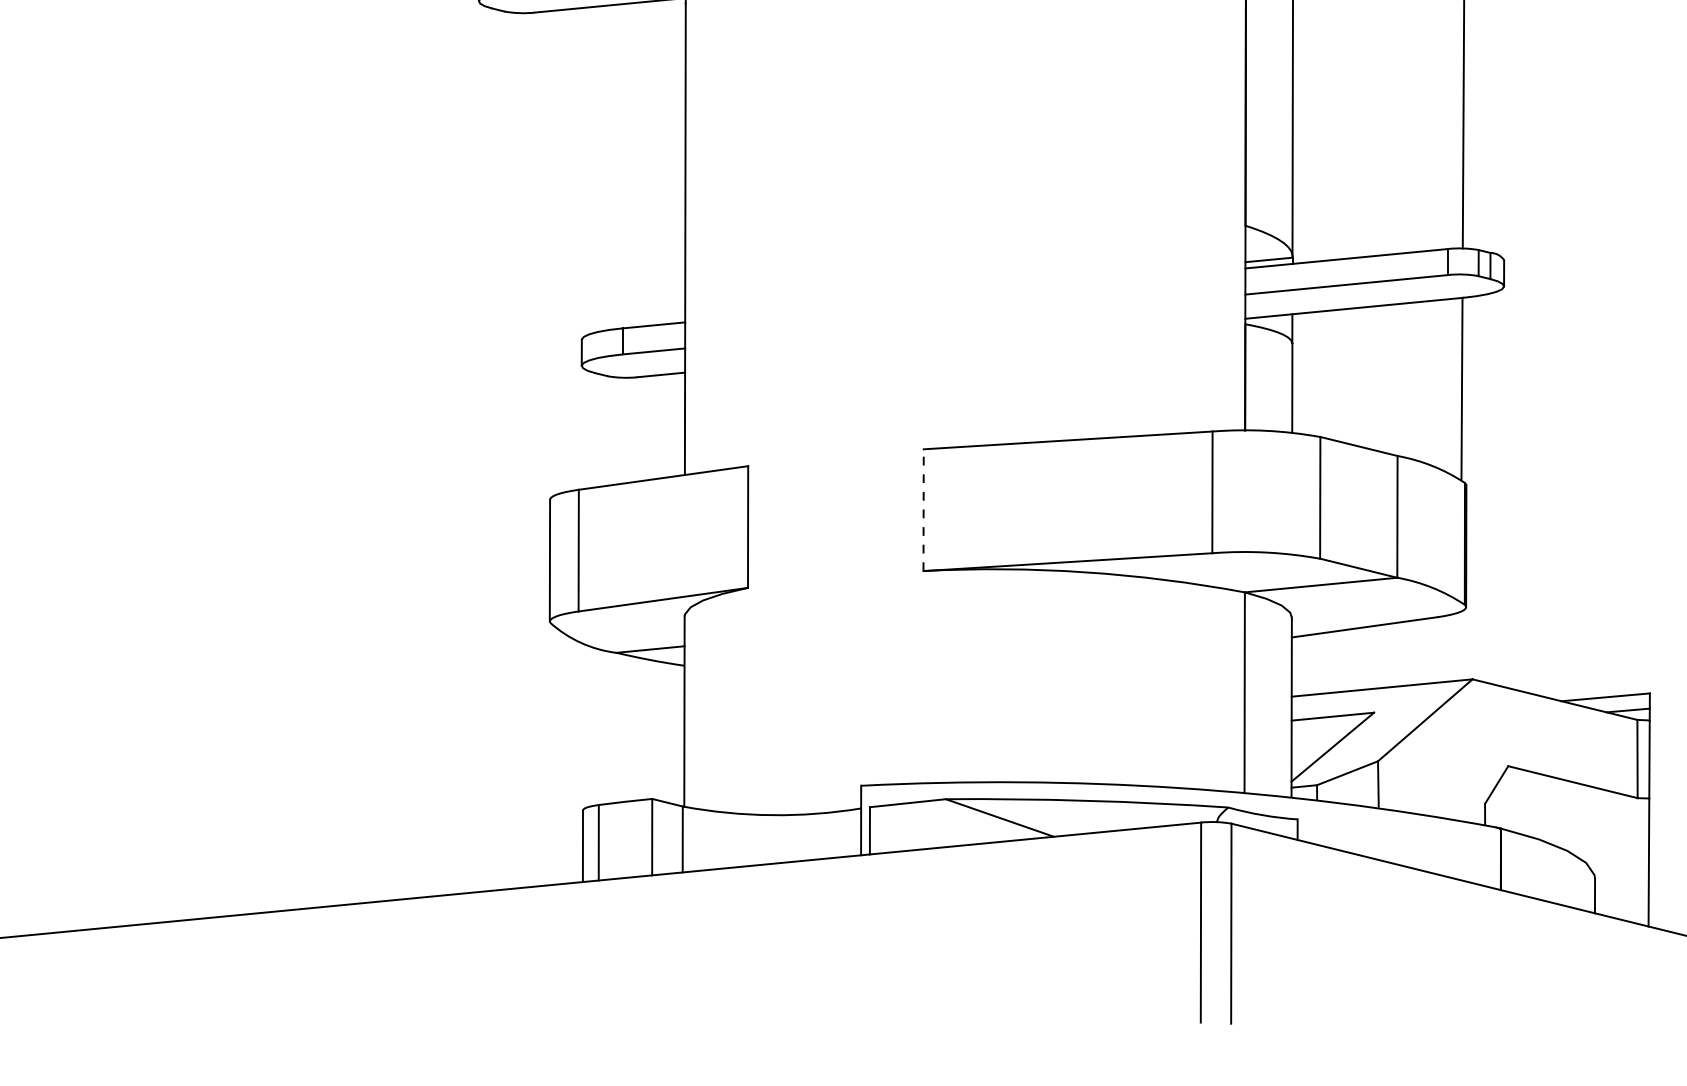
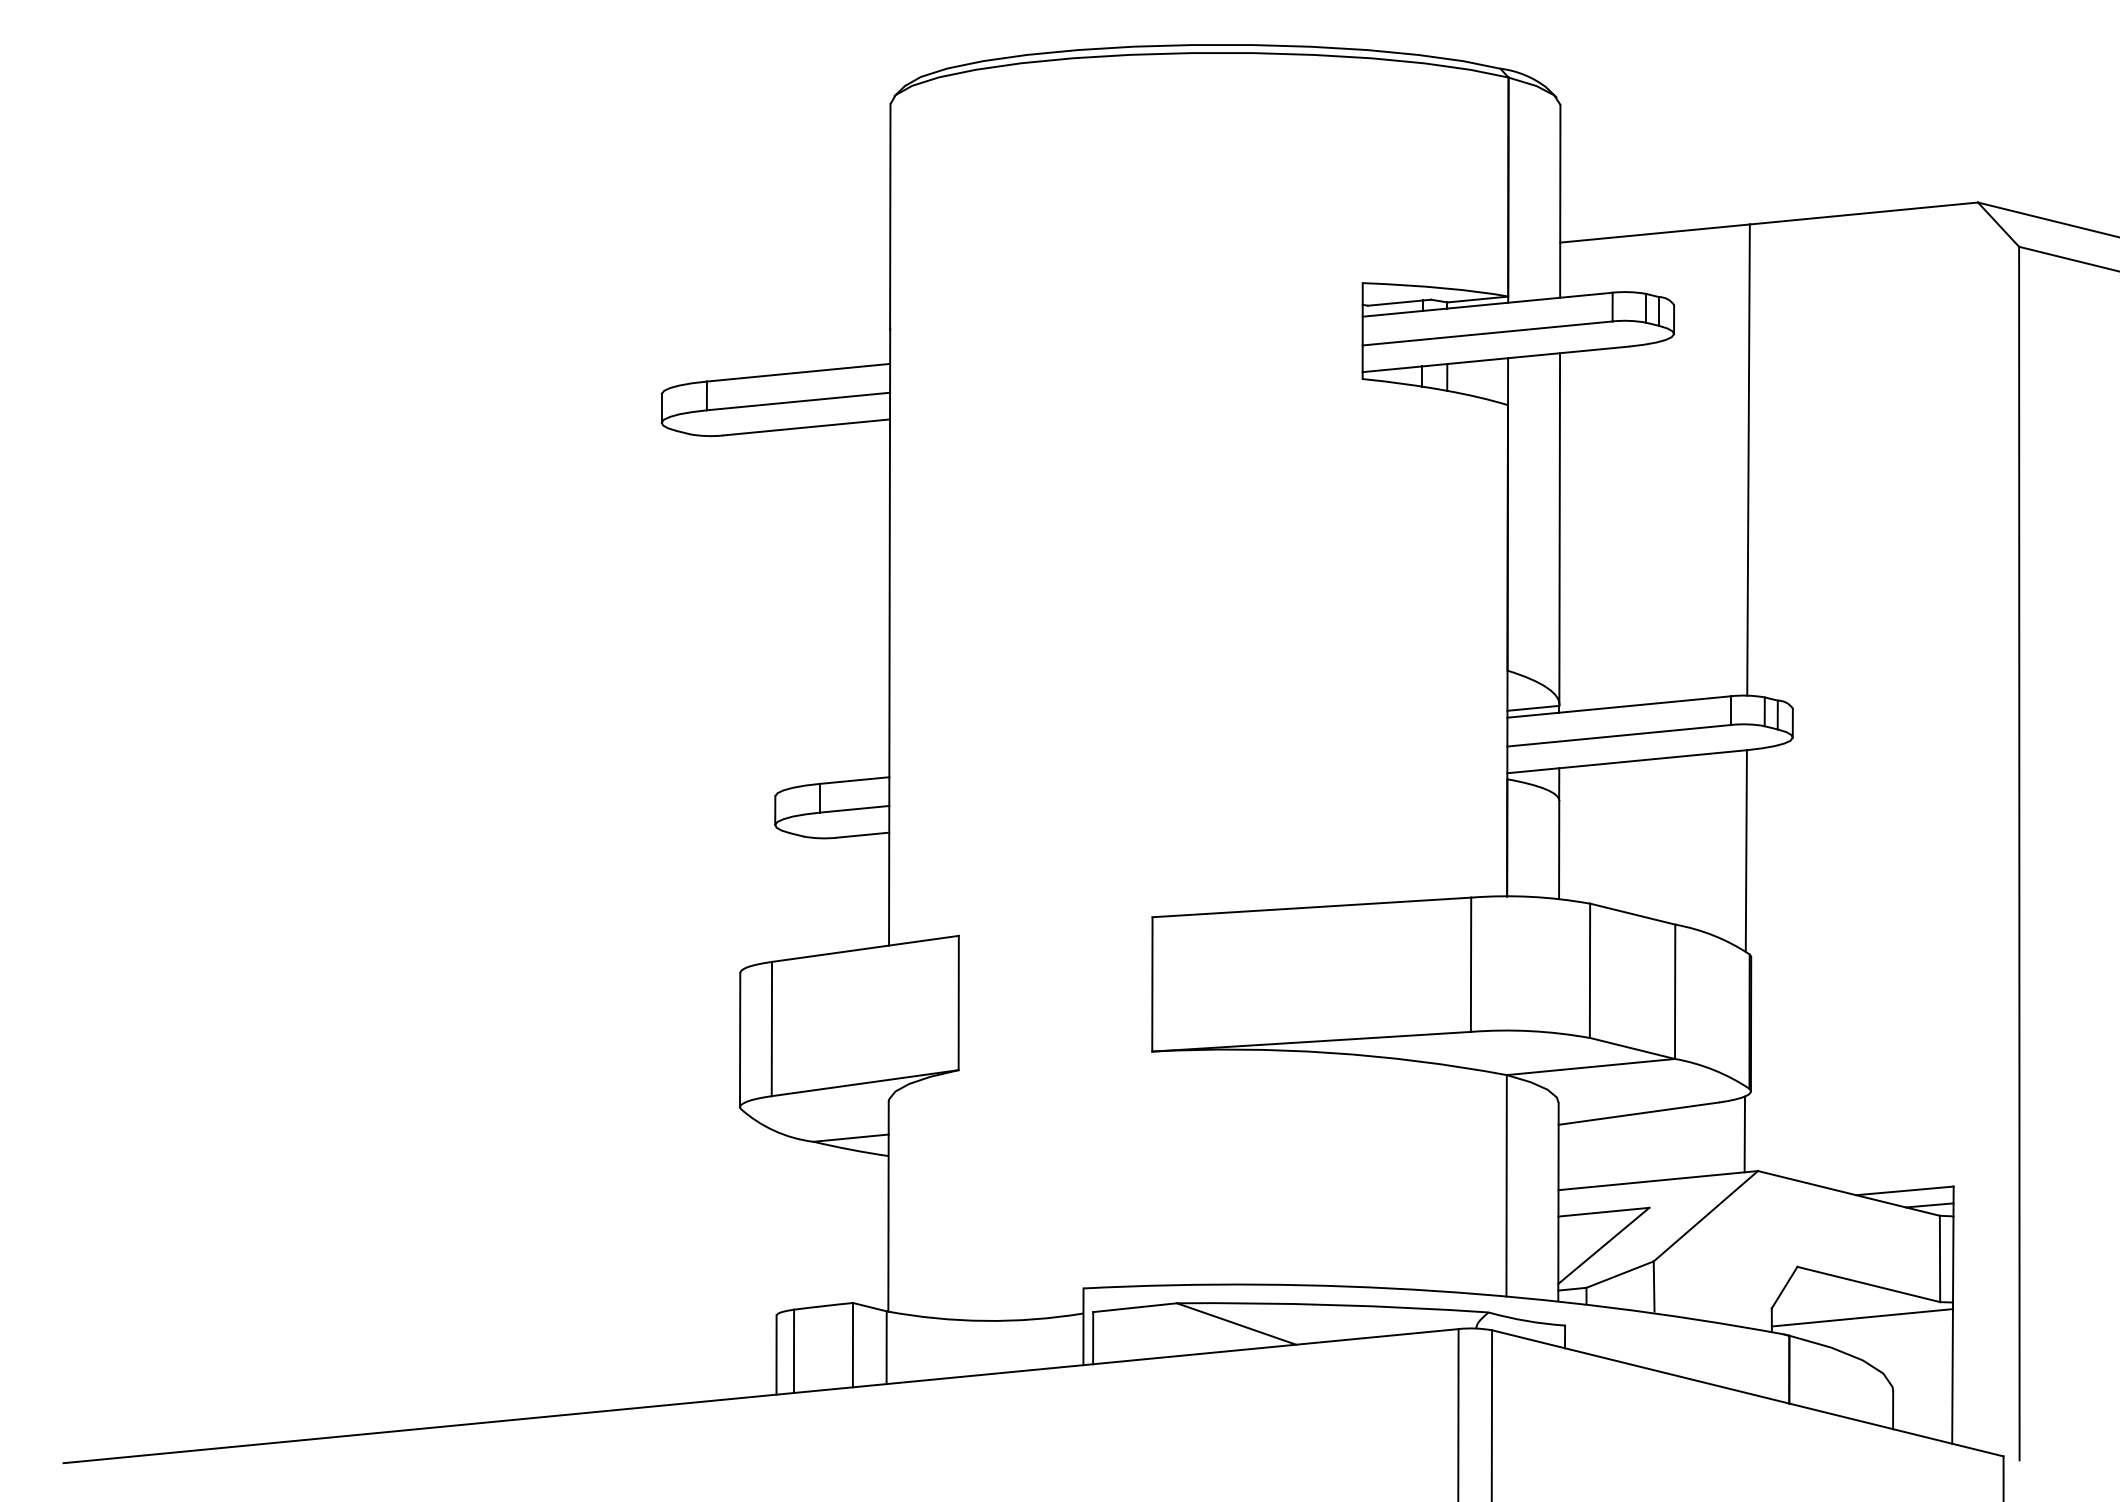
line: (923, 509) -> (1152, 983), dashed -> solid
line: (1460, 646) -> (1744, 1134), added
line: (1566, 812) -> (1861, 1317), added

